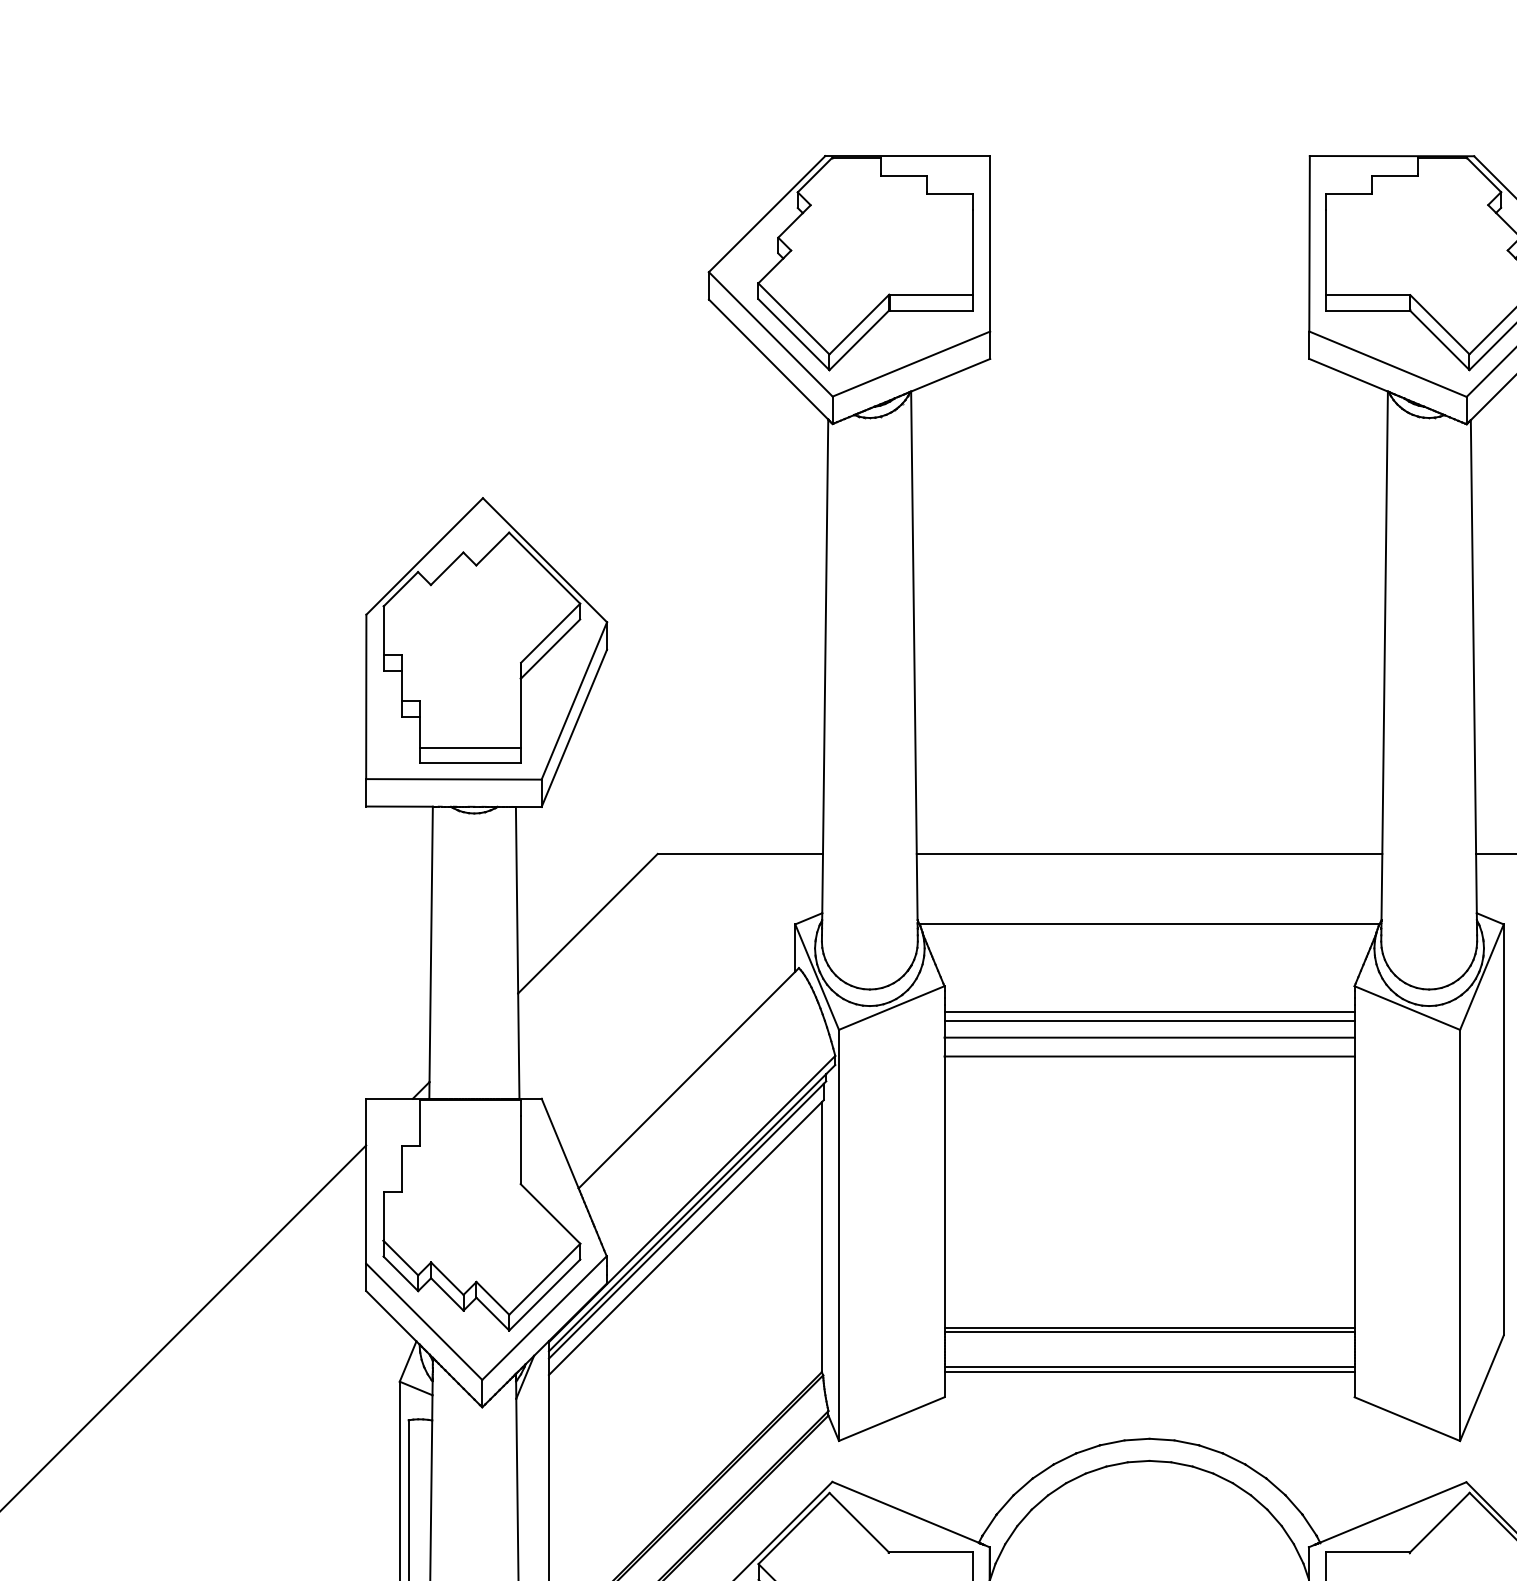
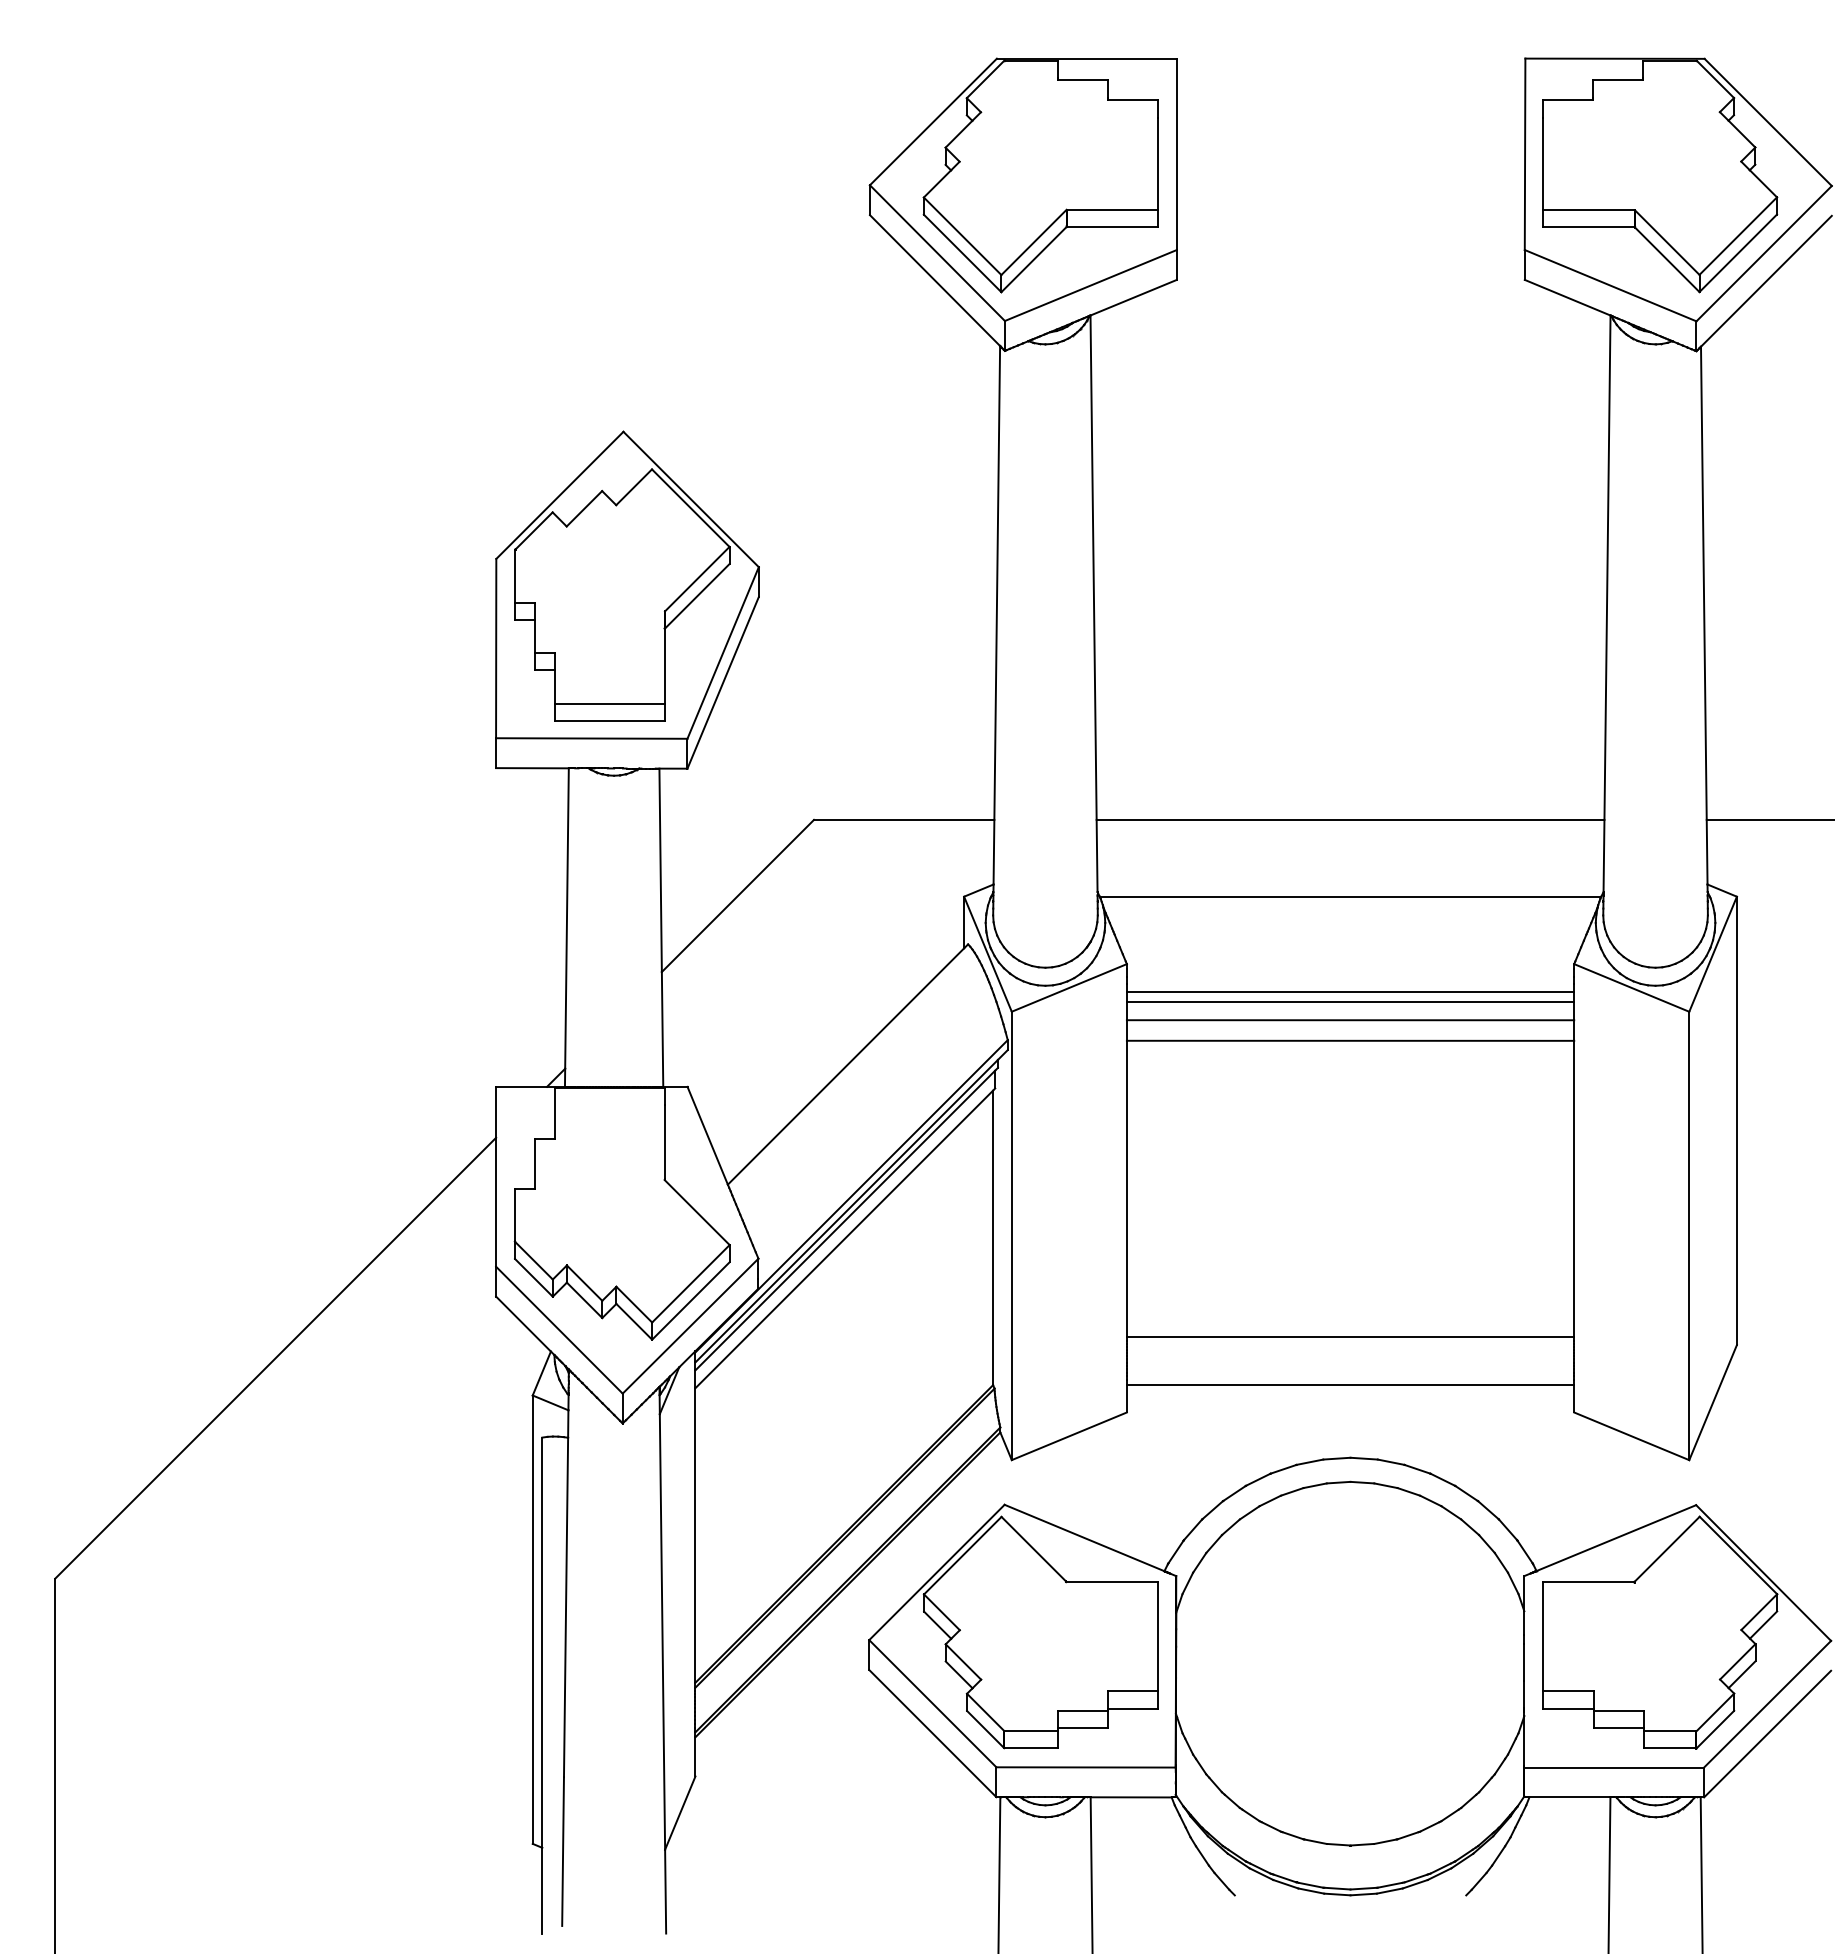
line: (1149, 1331) -> (1350, 1340), removed
line: (1149, 1367) -> (1350, 1379), removed

